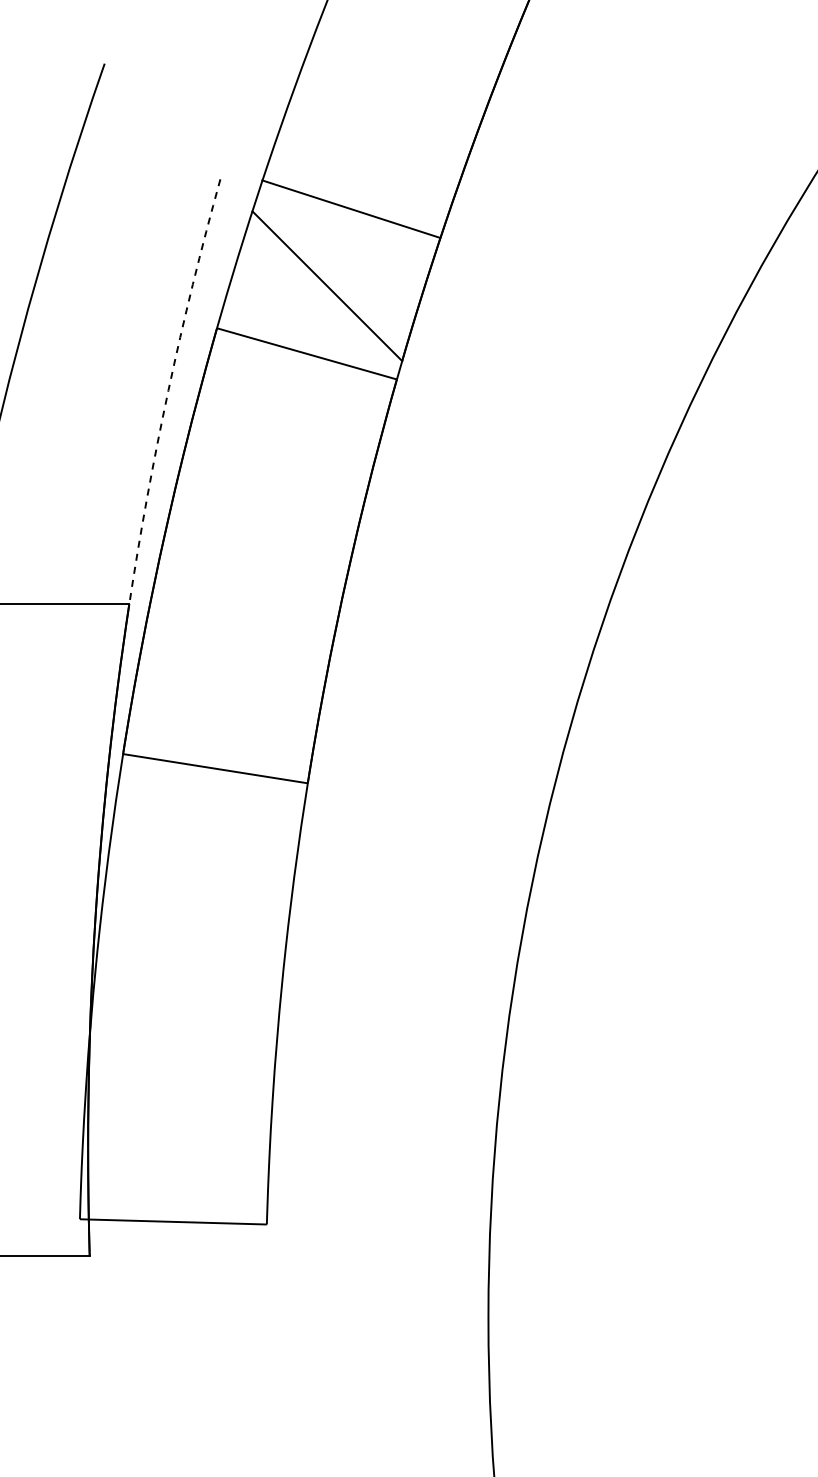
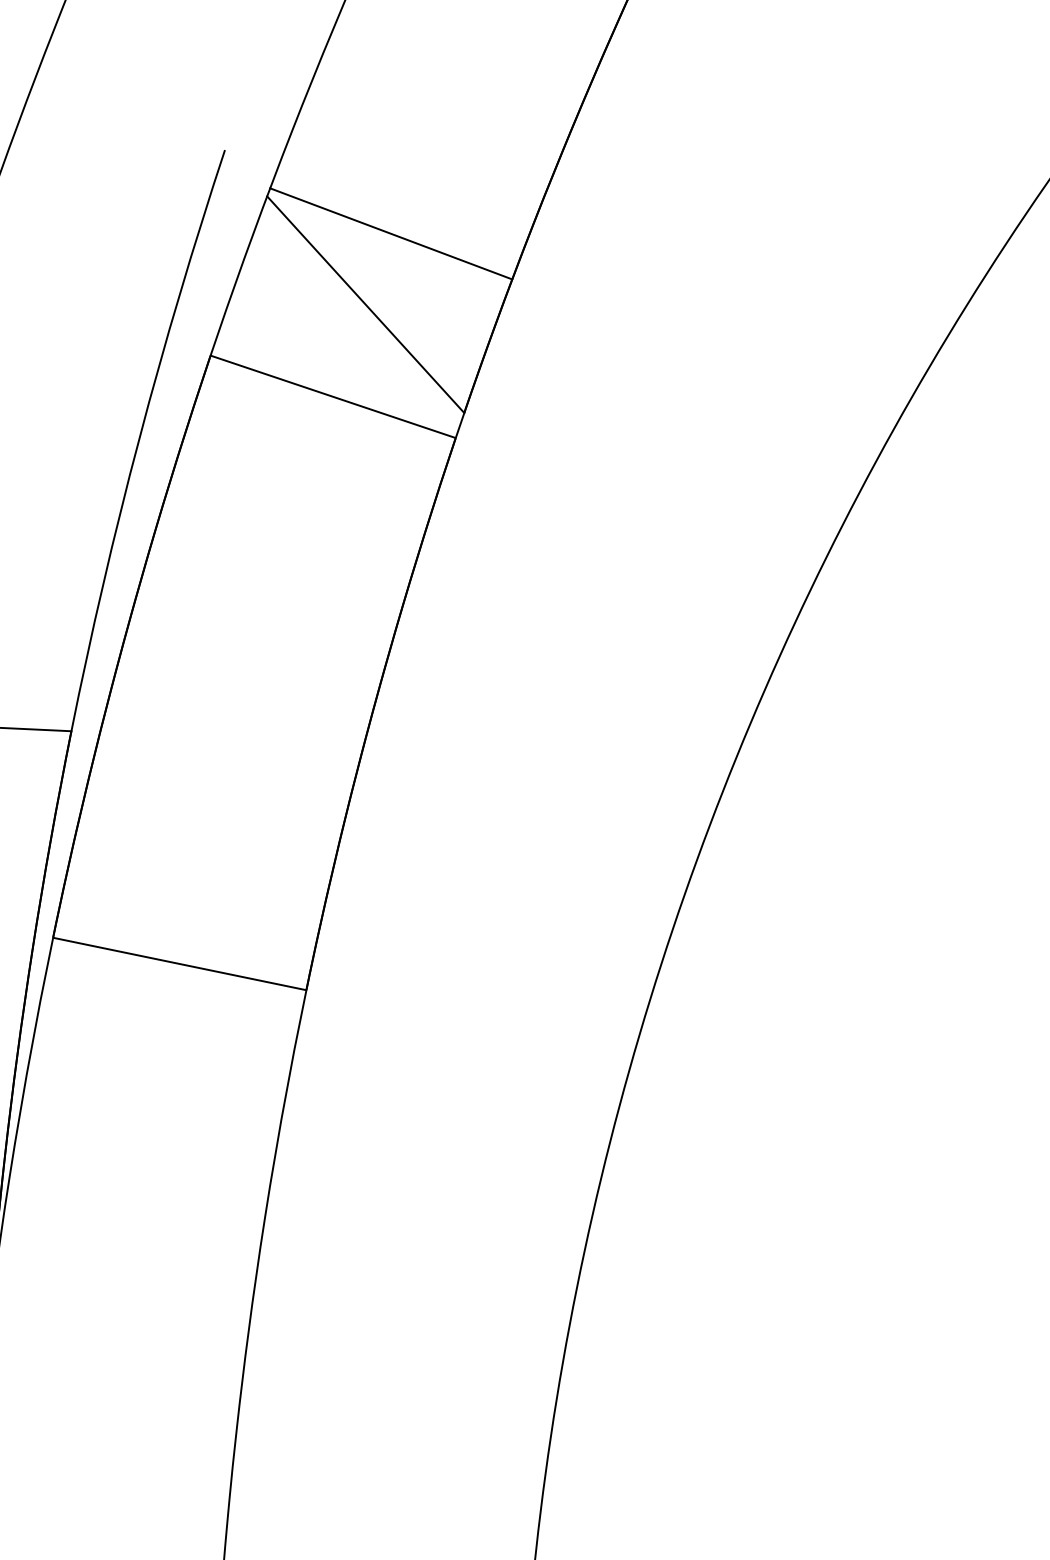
line: (351, 208) -> (391, 232), moved
arc: (168, 390) -> (139, 438), dashed -> solid

